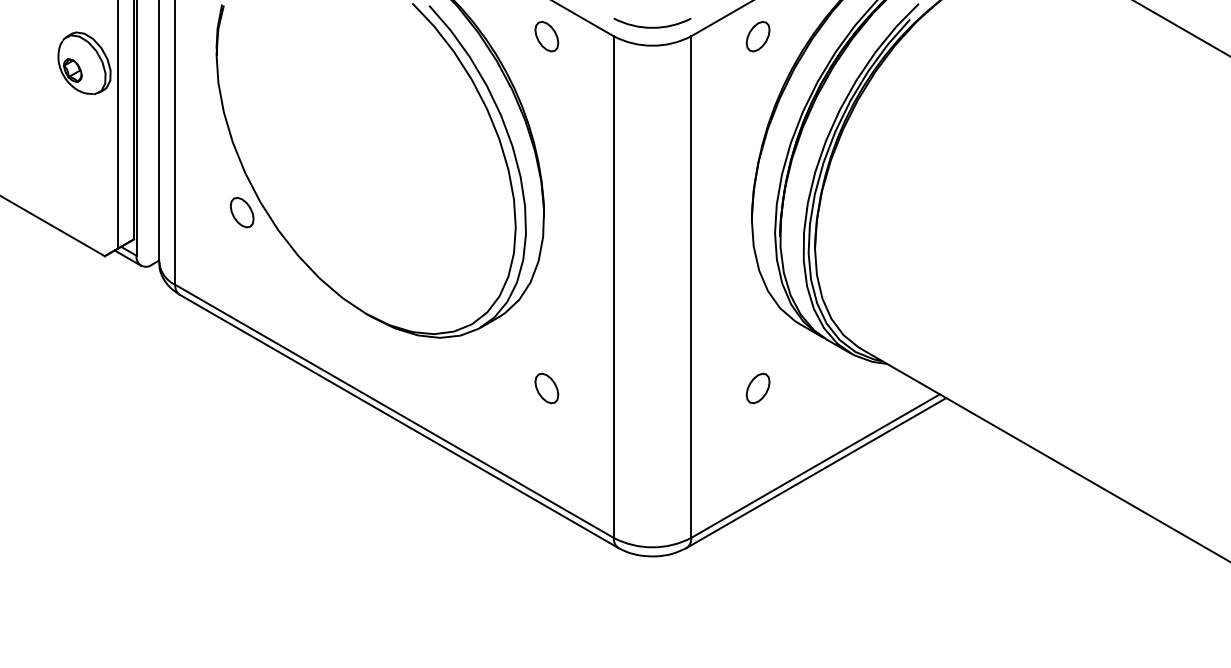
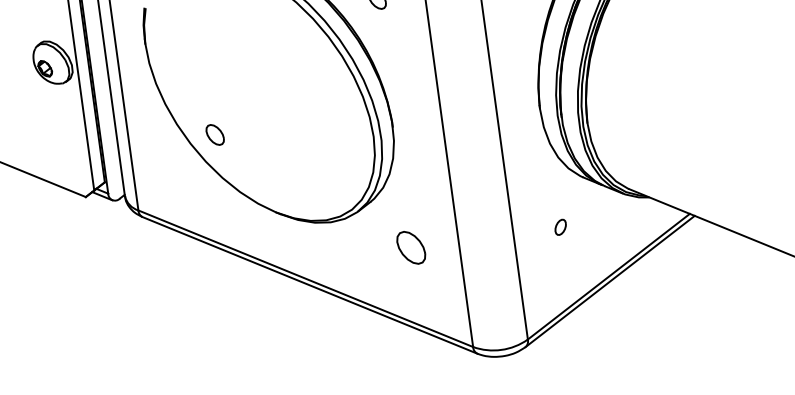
part: (241, 212) -> (214, 134), moved
part: (546, 388) -> (411, 247), size x1.6
part: (757, 388) -> (560, 227), size x0.7

